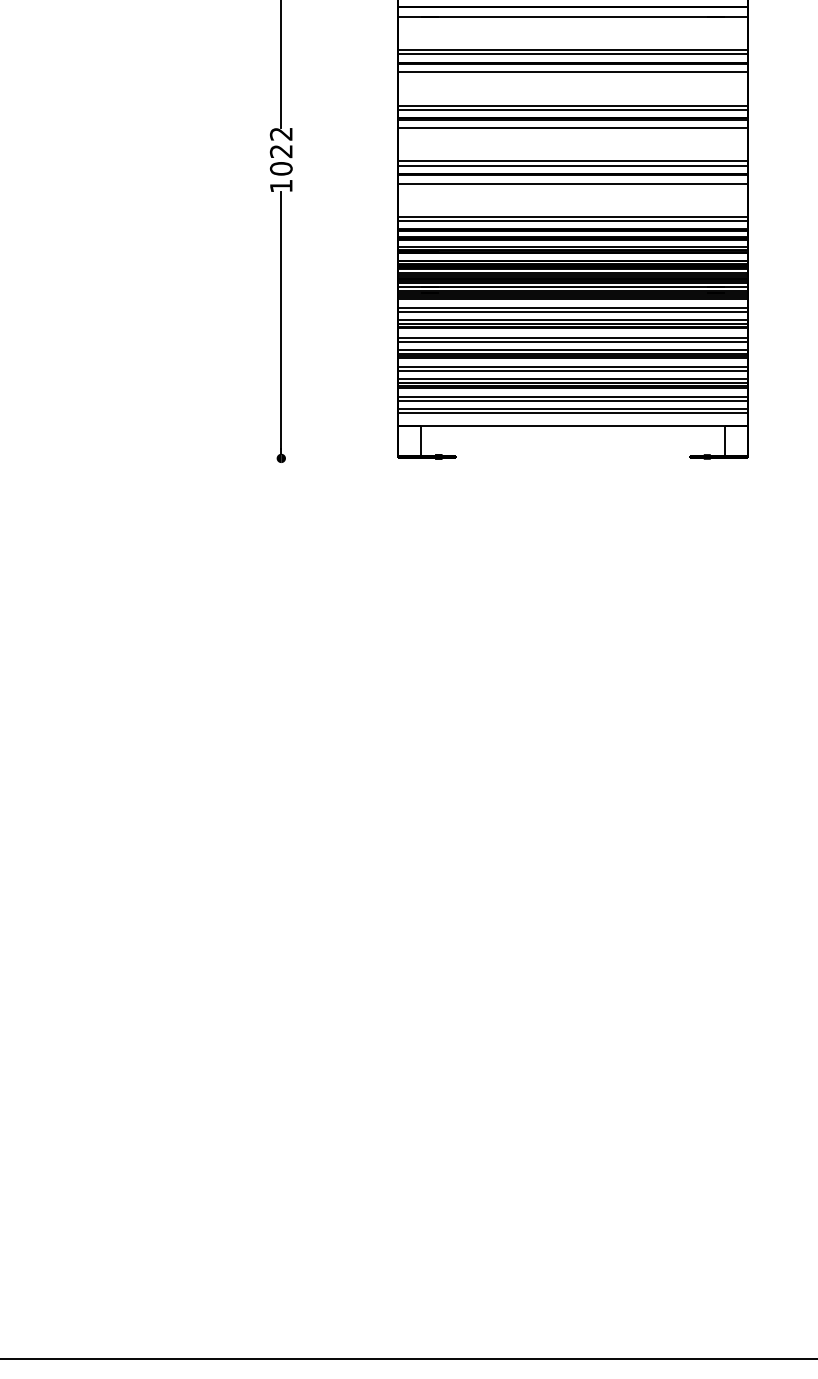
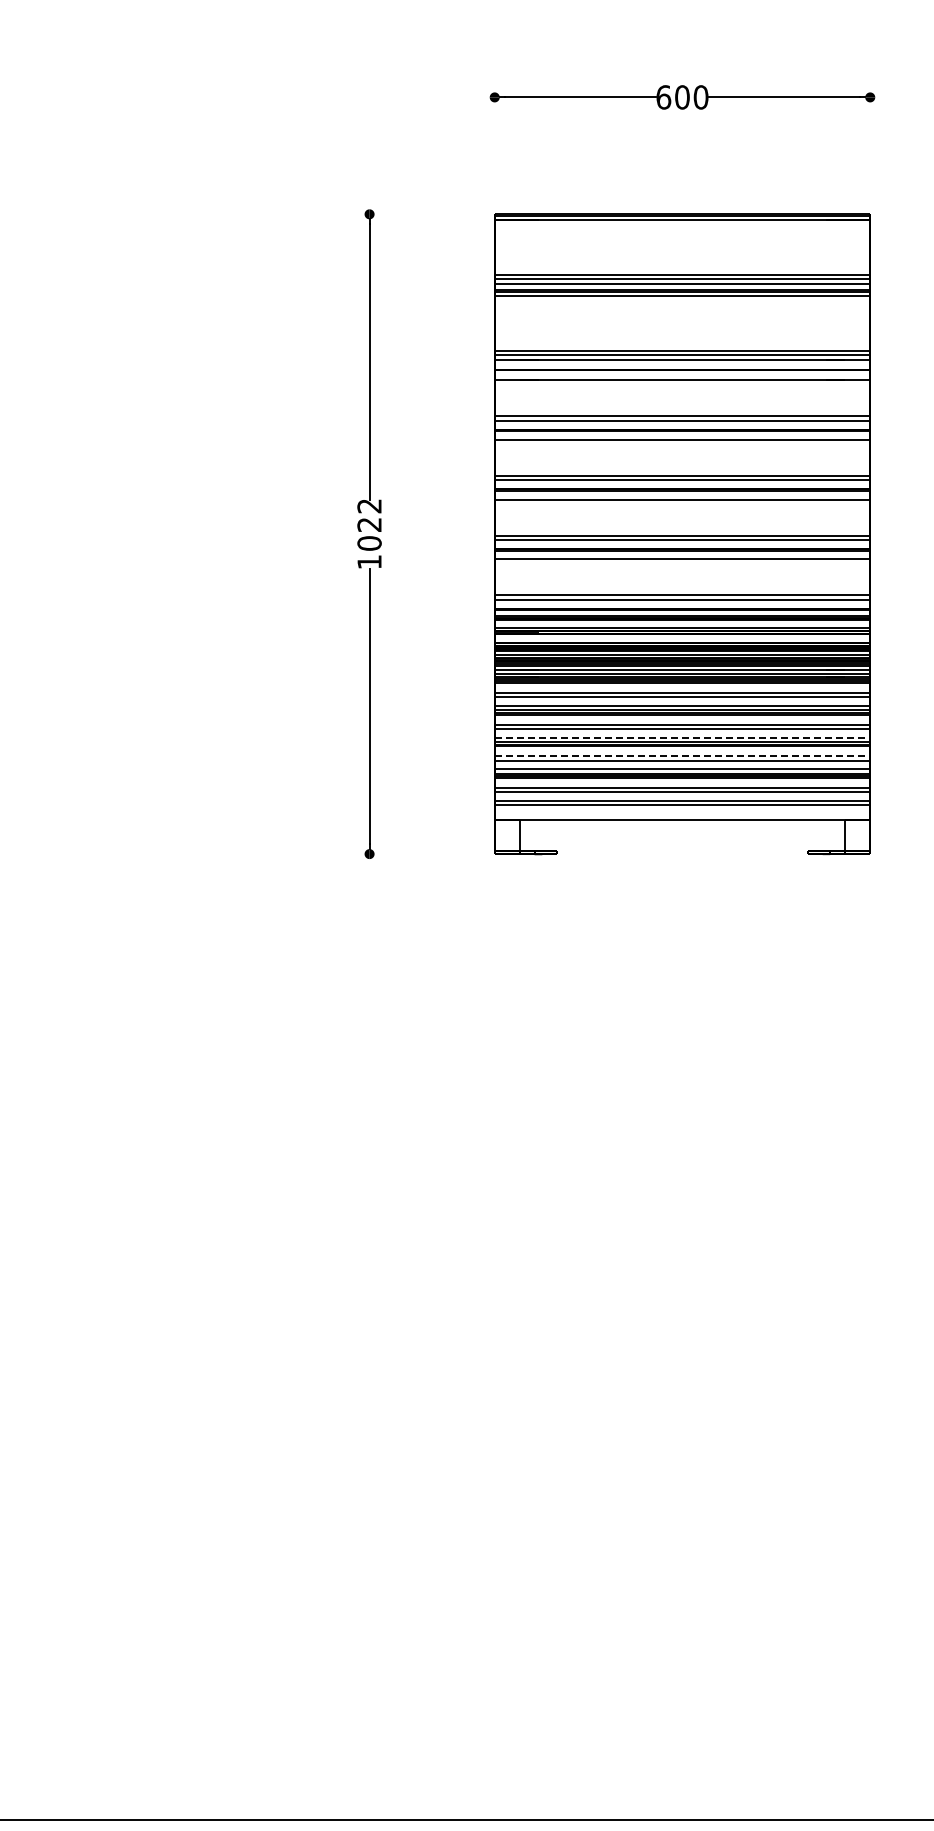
line: (573, 349) -> (682, 737), solid -> dashed
line: (573, 367) -> (682, 756), solid -> dashed

